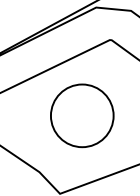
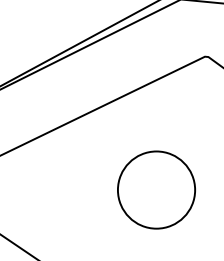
circle: (81, 115) -> (155, 189), size x0.7

